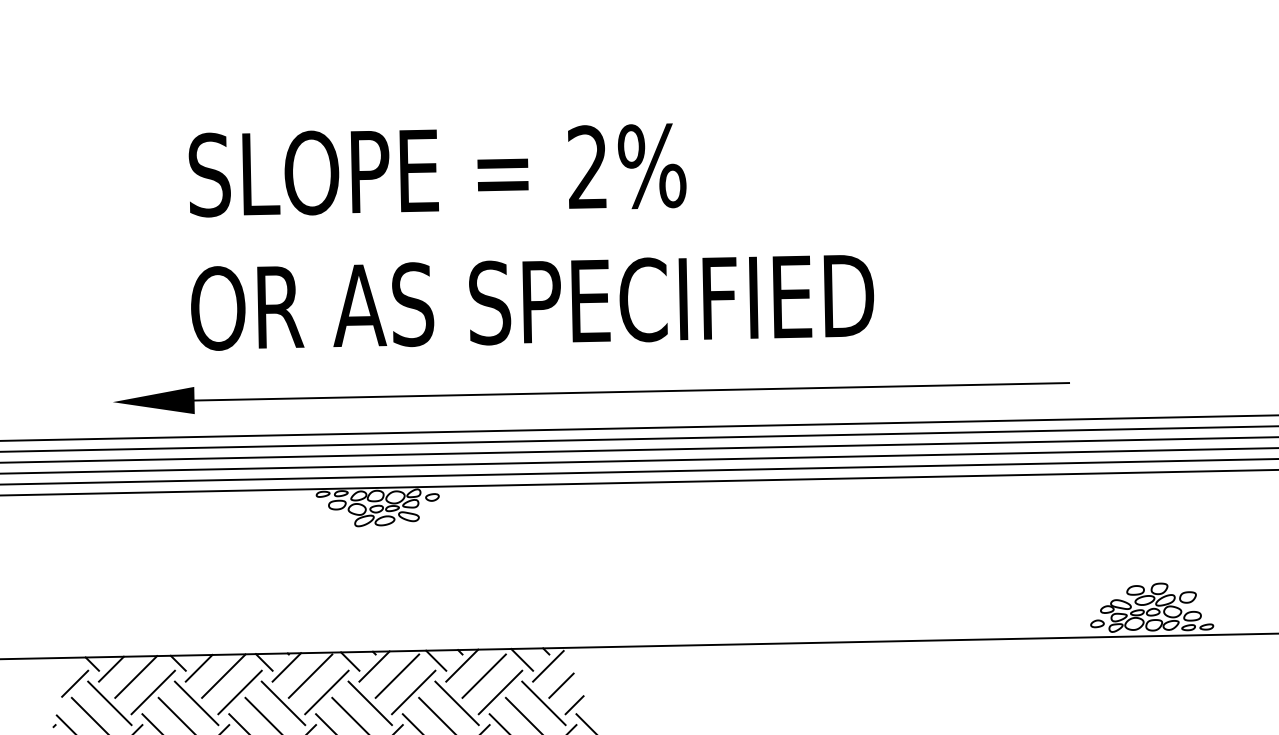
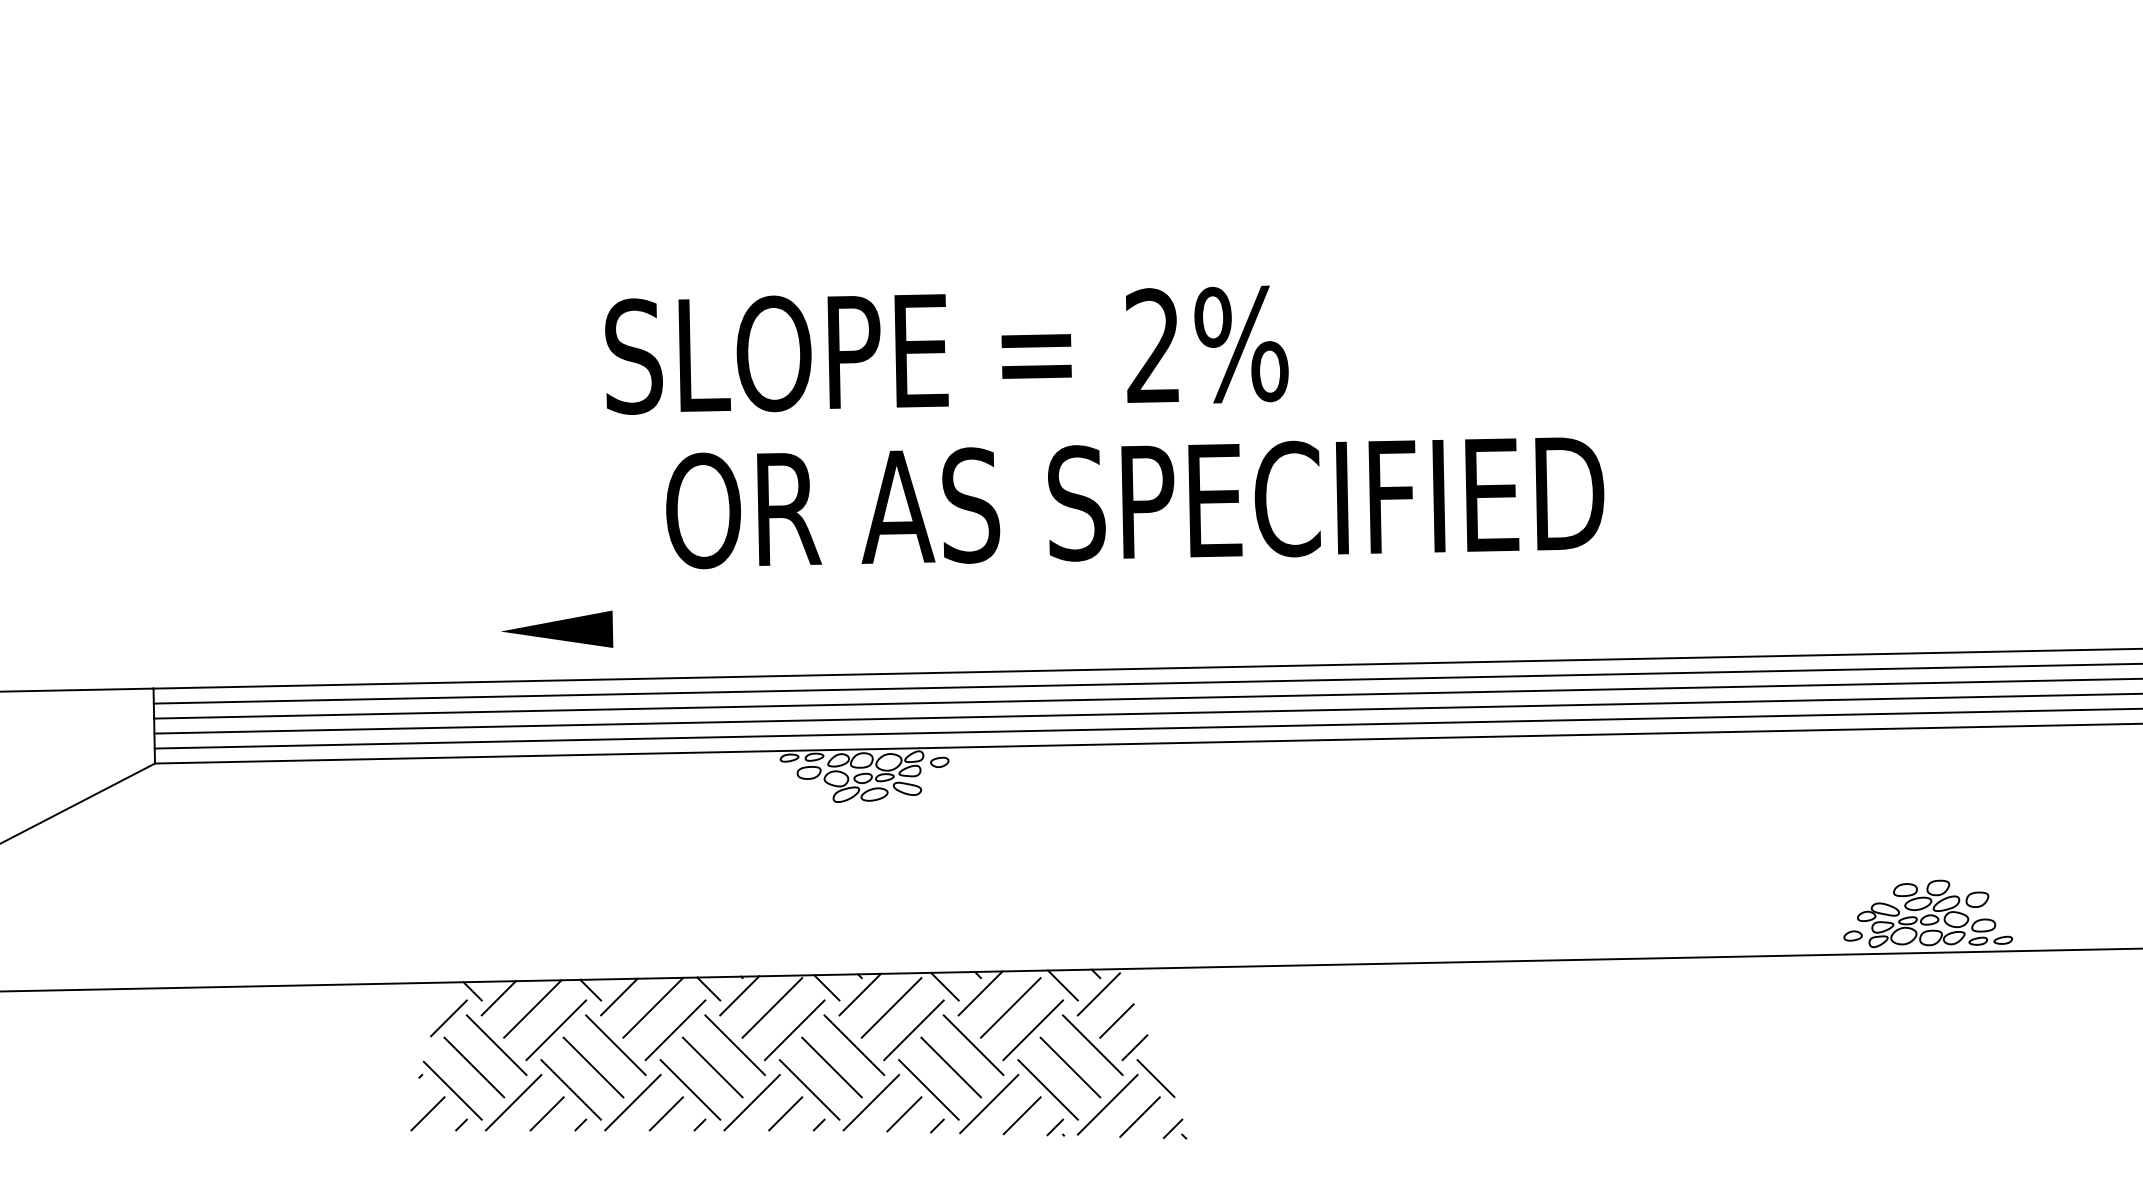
text: (437, 169) -> (946, 349), moved
text: (532, 303) -> (1135, 503), moved
line: (631, 391) -> (1213, 617), removed

